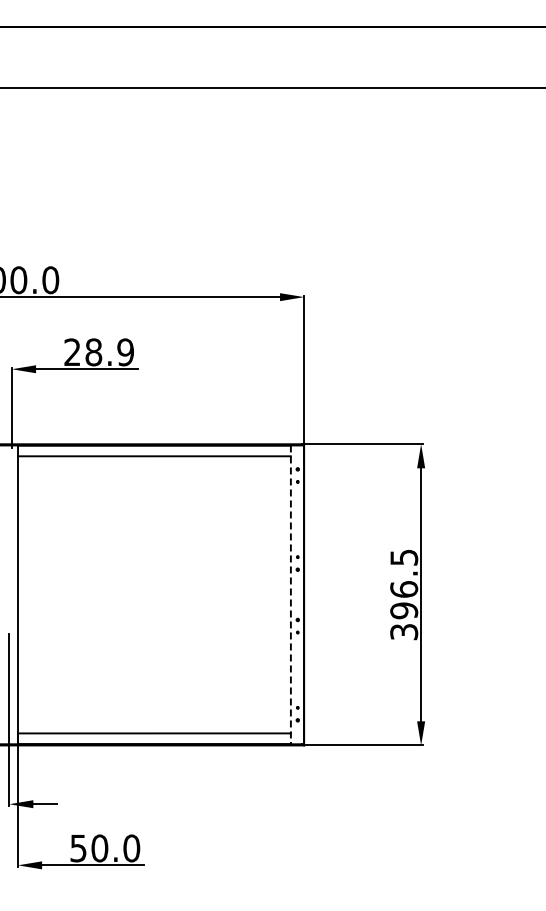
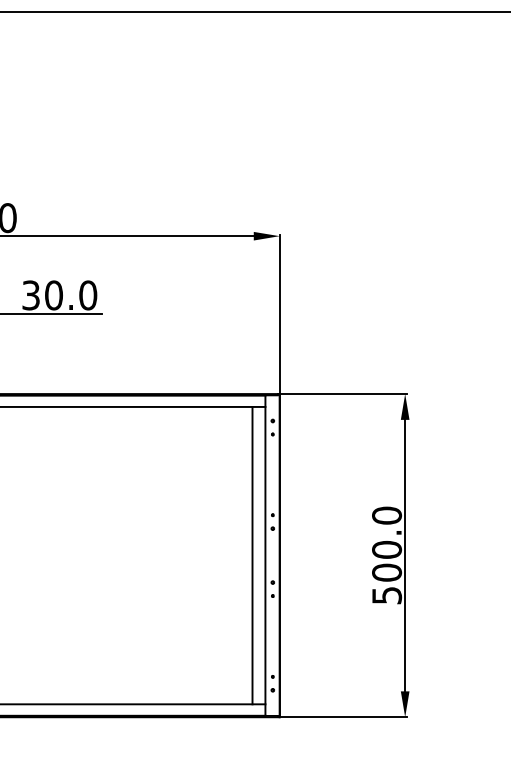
text: (99, 352) -> (60, 295), 28.9 -> 30.0
line: (278, 594) -> (252, 555), added
text: (404, 594) -> (387, 555), 396.5 -> 500.0
line: (290, 595) -> (265, 556), dashed -> solid

